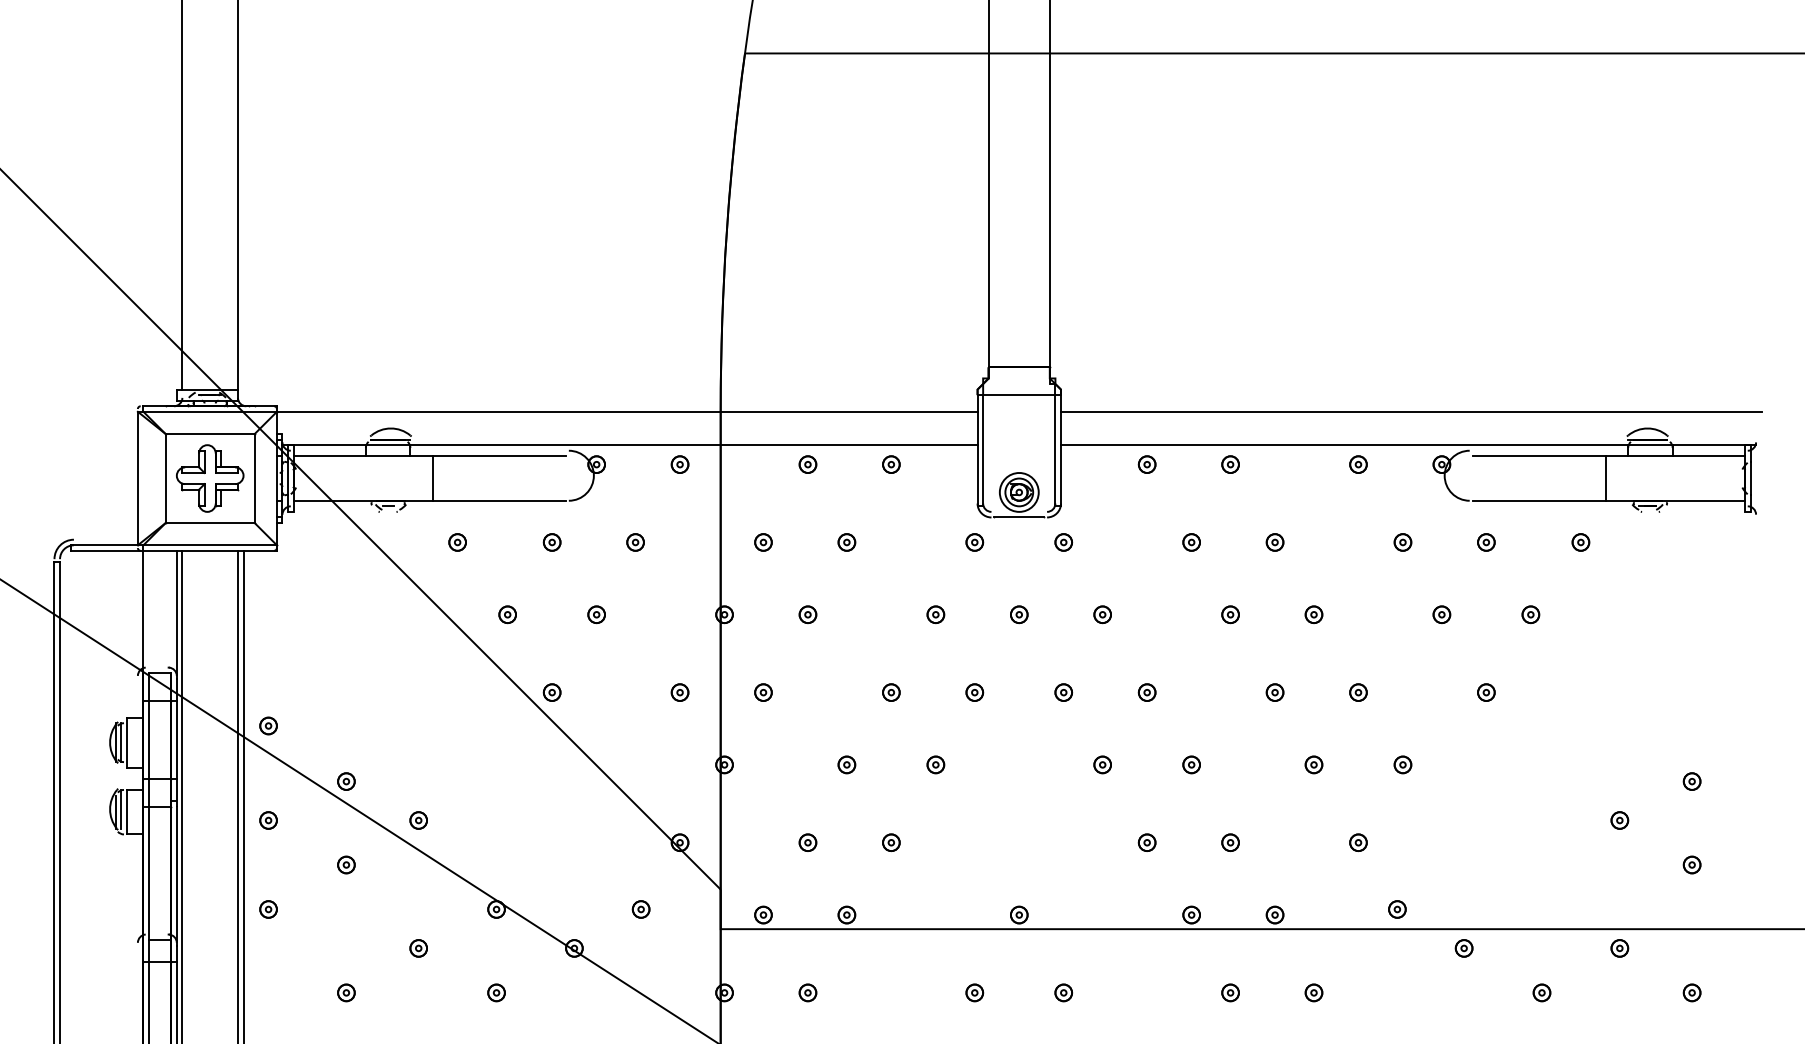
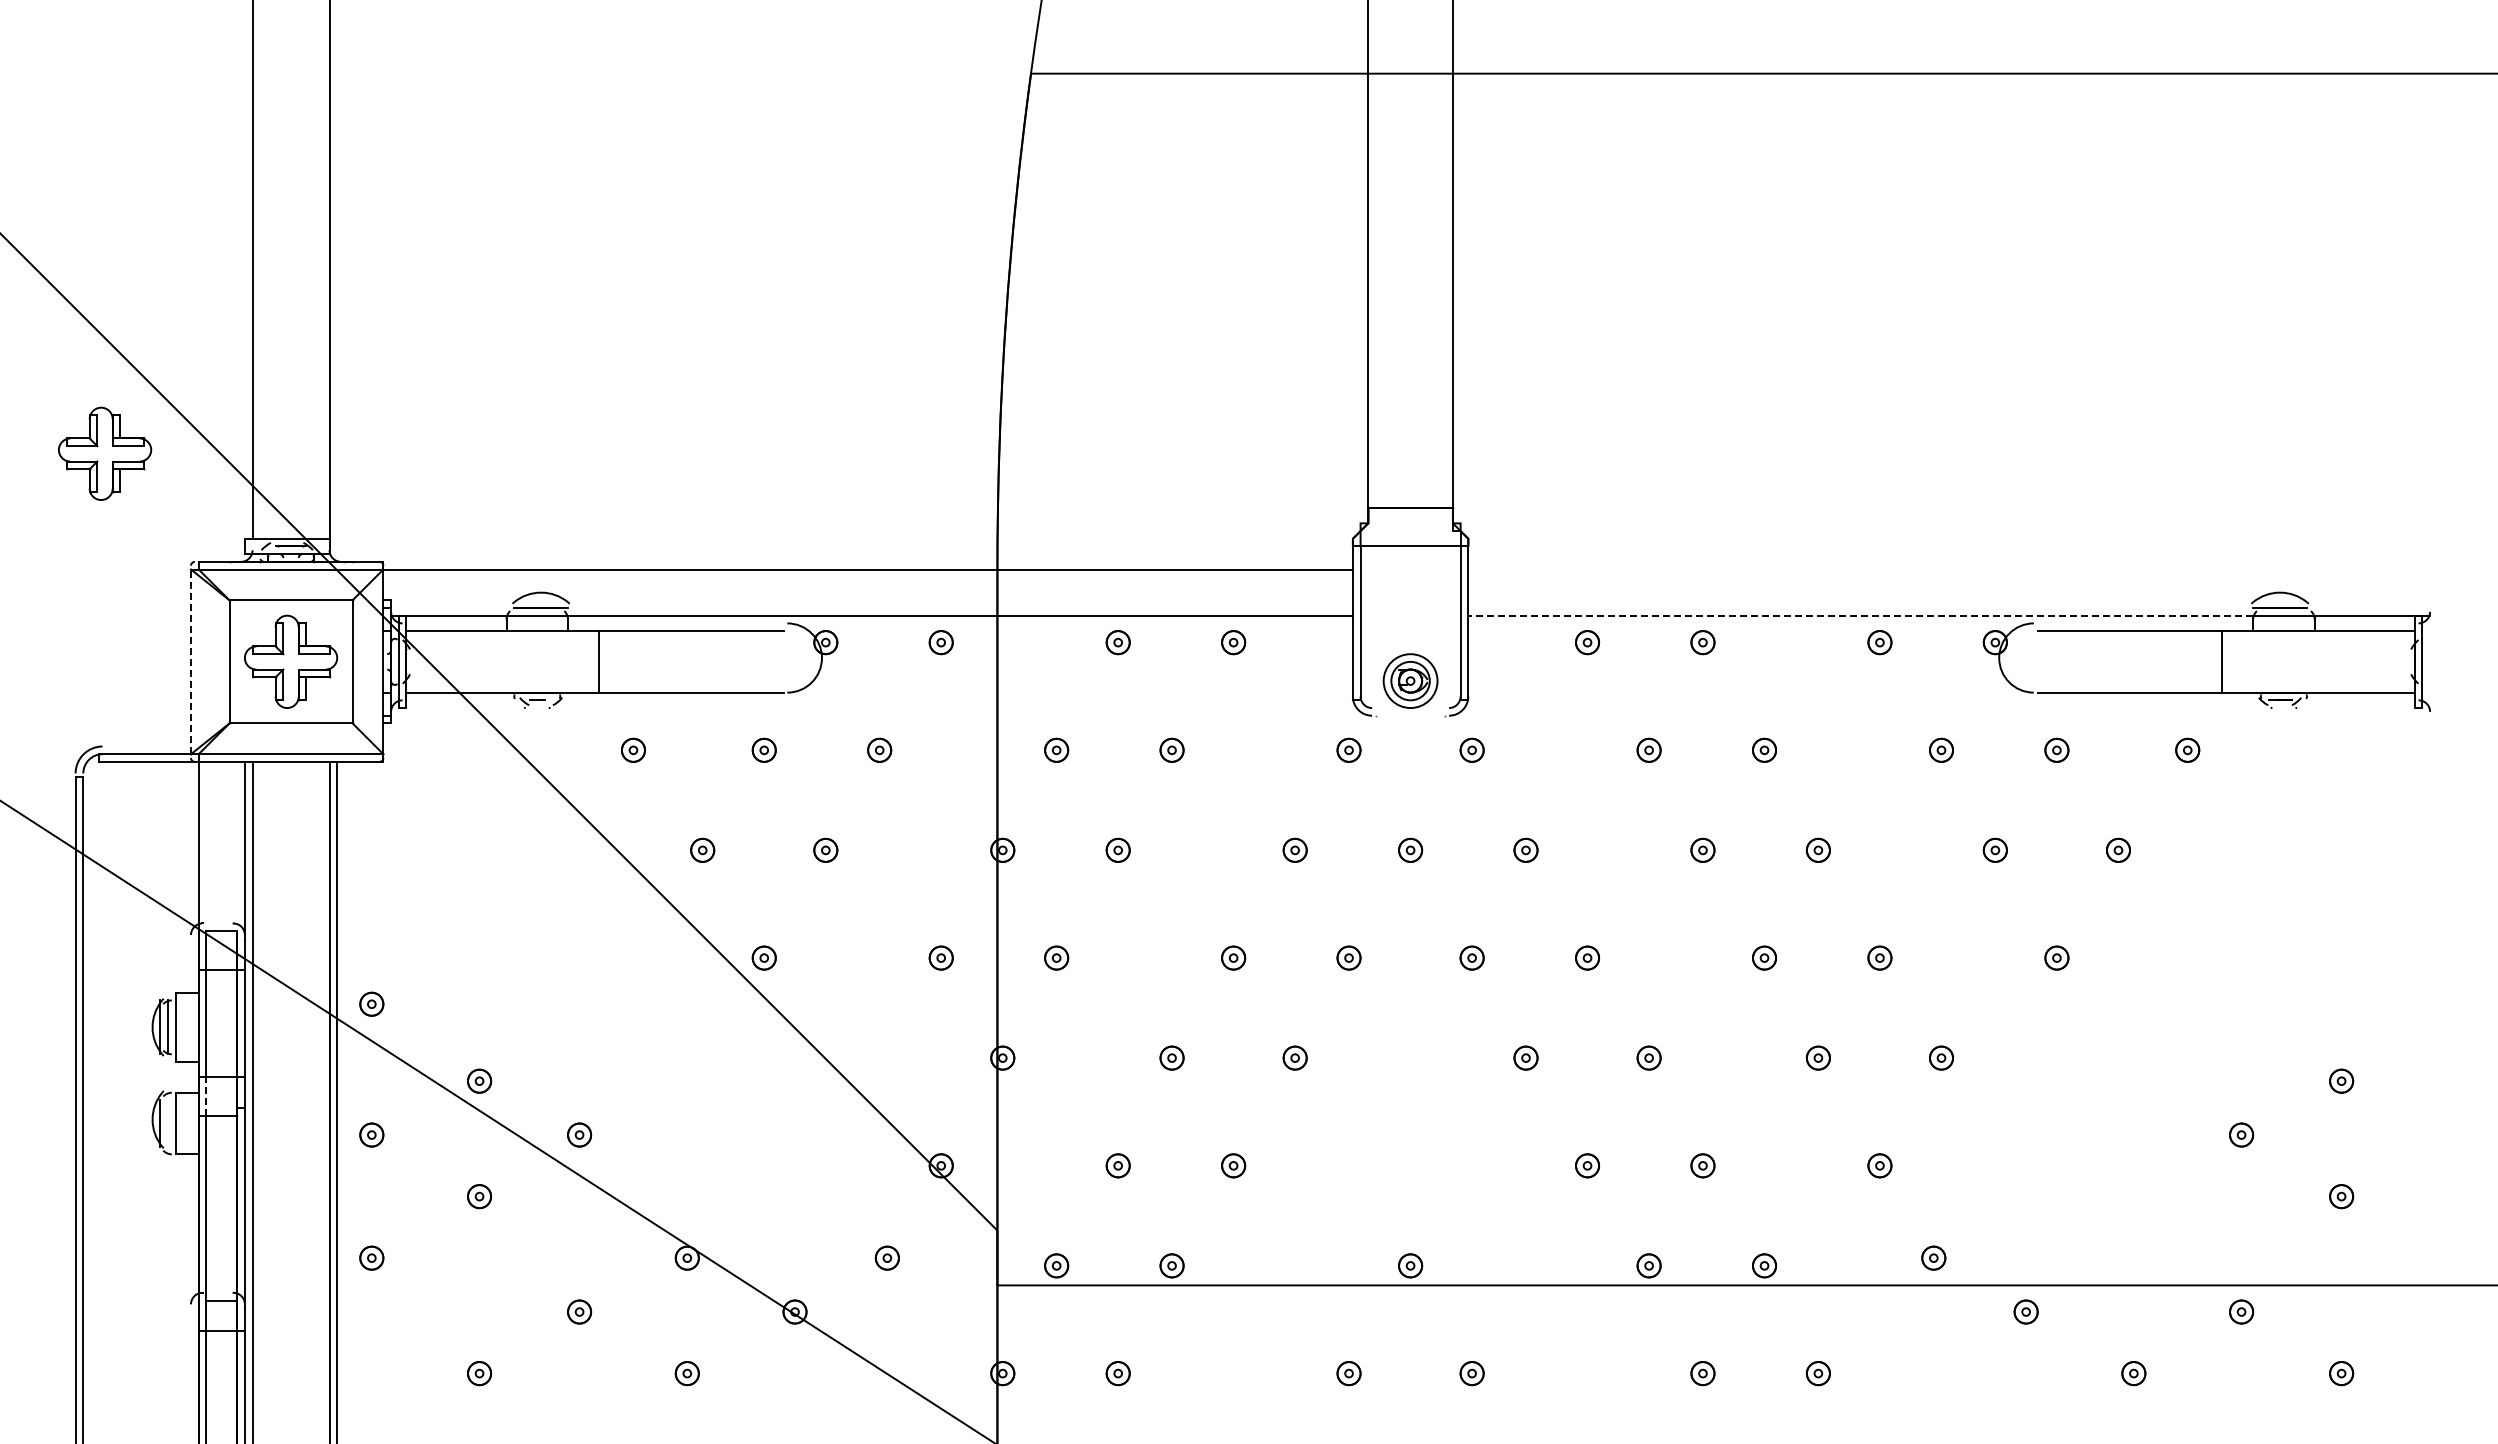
part: (76, 327) -> (105, 453), added
line: (1410, 411) -> (1952, 569), removed
line: (1344, 445) -> (1860, 615), solid -> dashed
line: (138, 478) -> (191, 661), solid -> dashed
line: (1019, 517) -> (1410, 715), removed
line: (149, 792) -> (206, 1096), solid -> dashed
line: (120, 809) -> (167, 1119), removed

